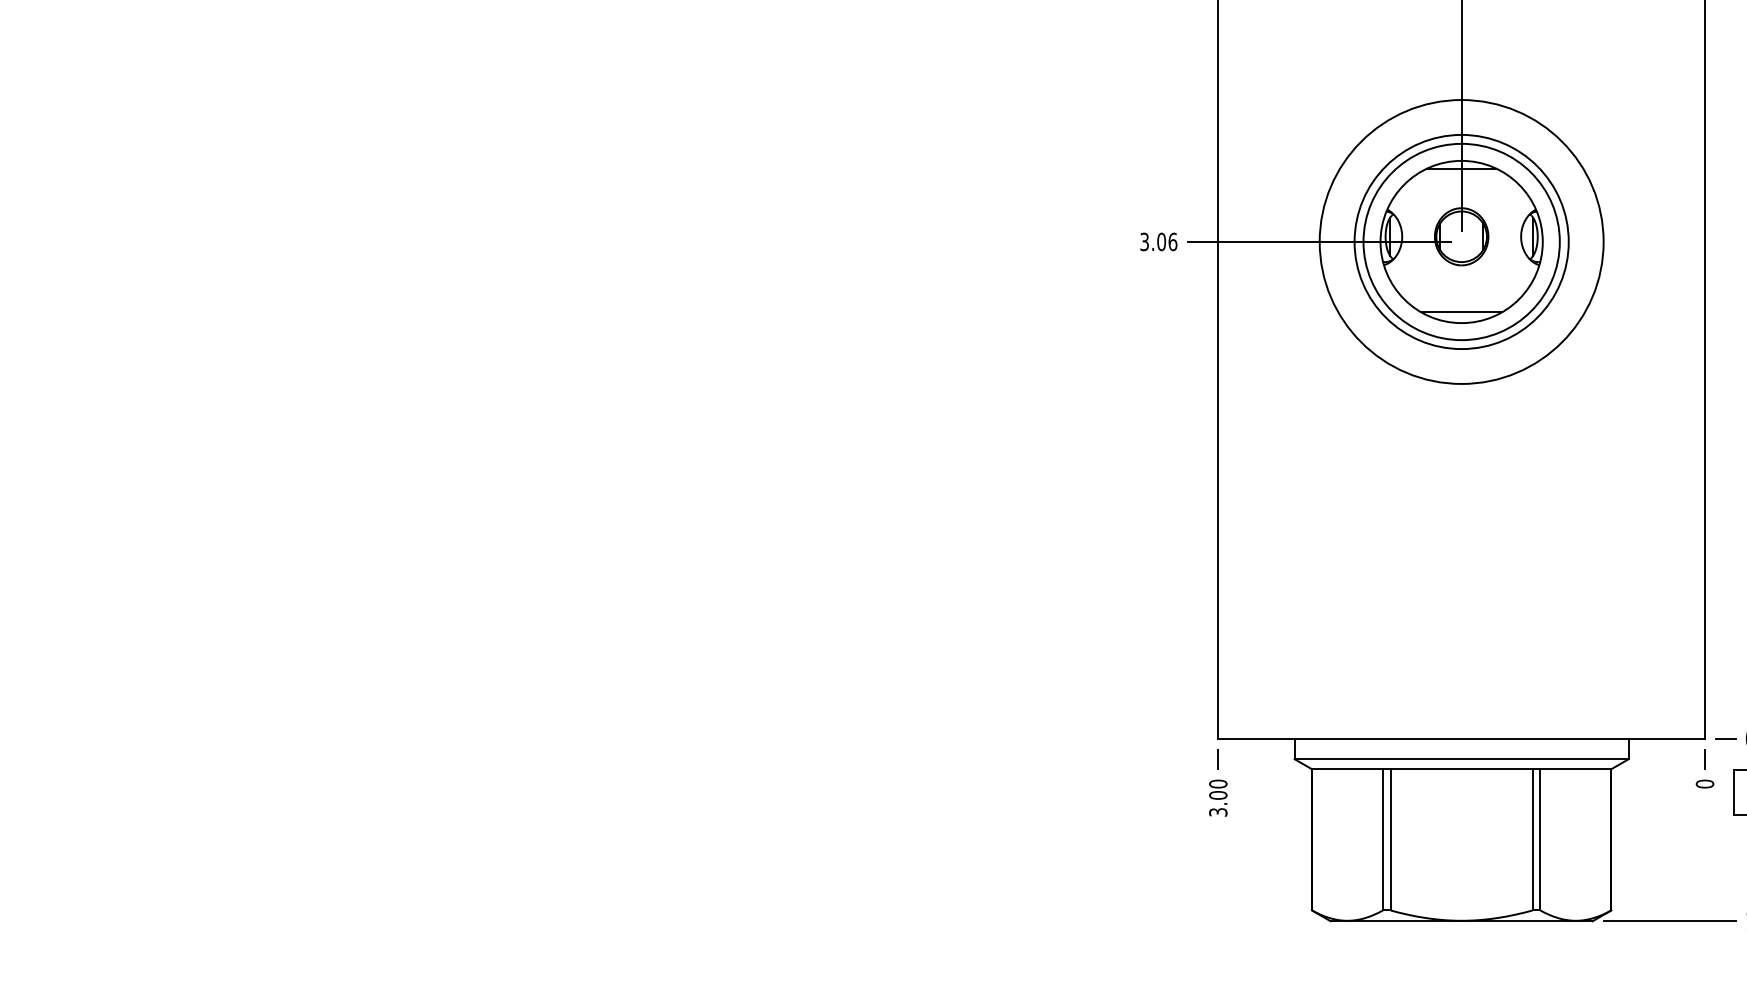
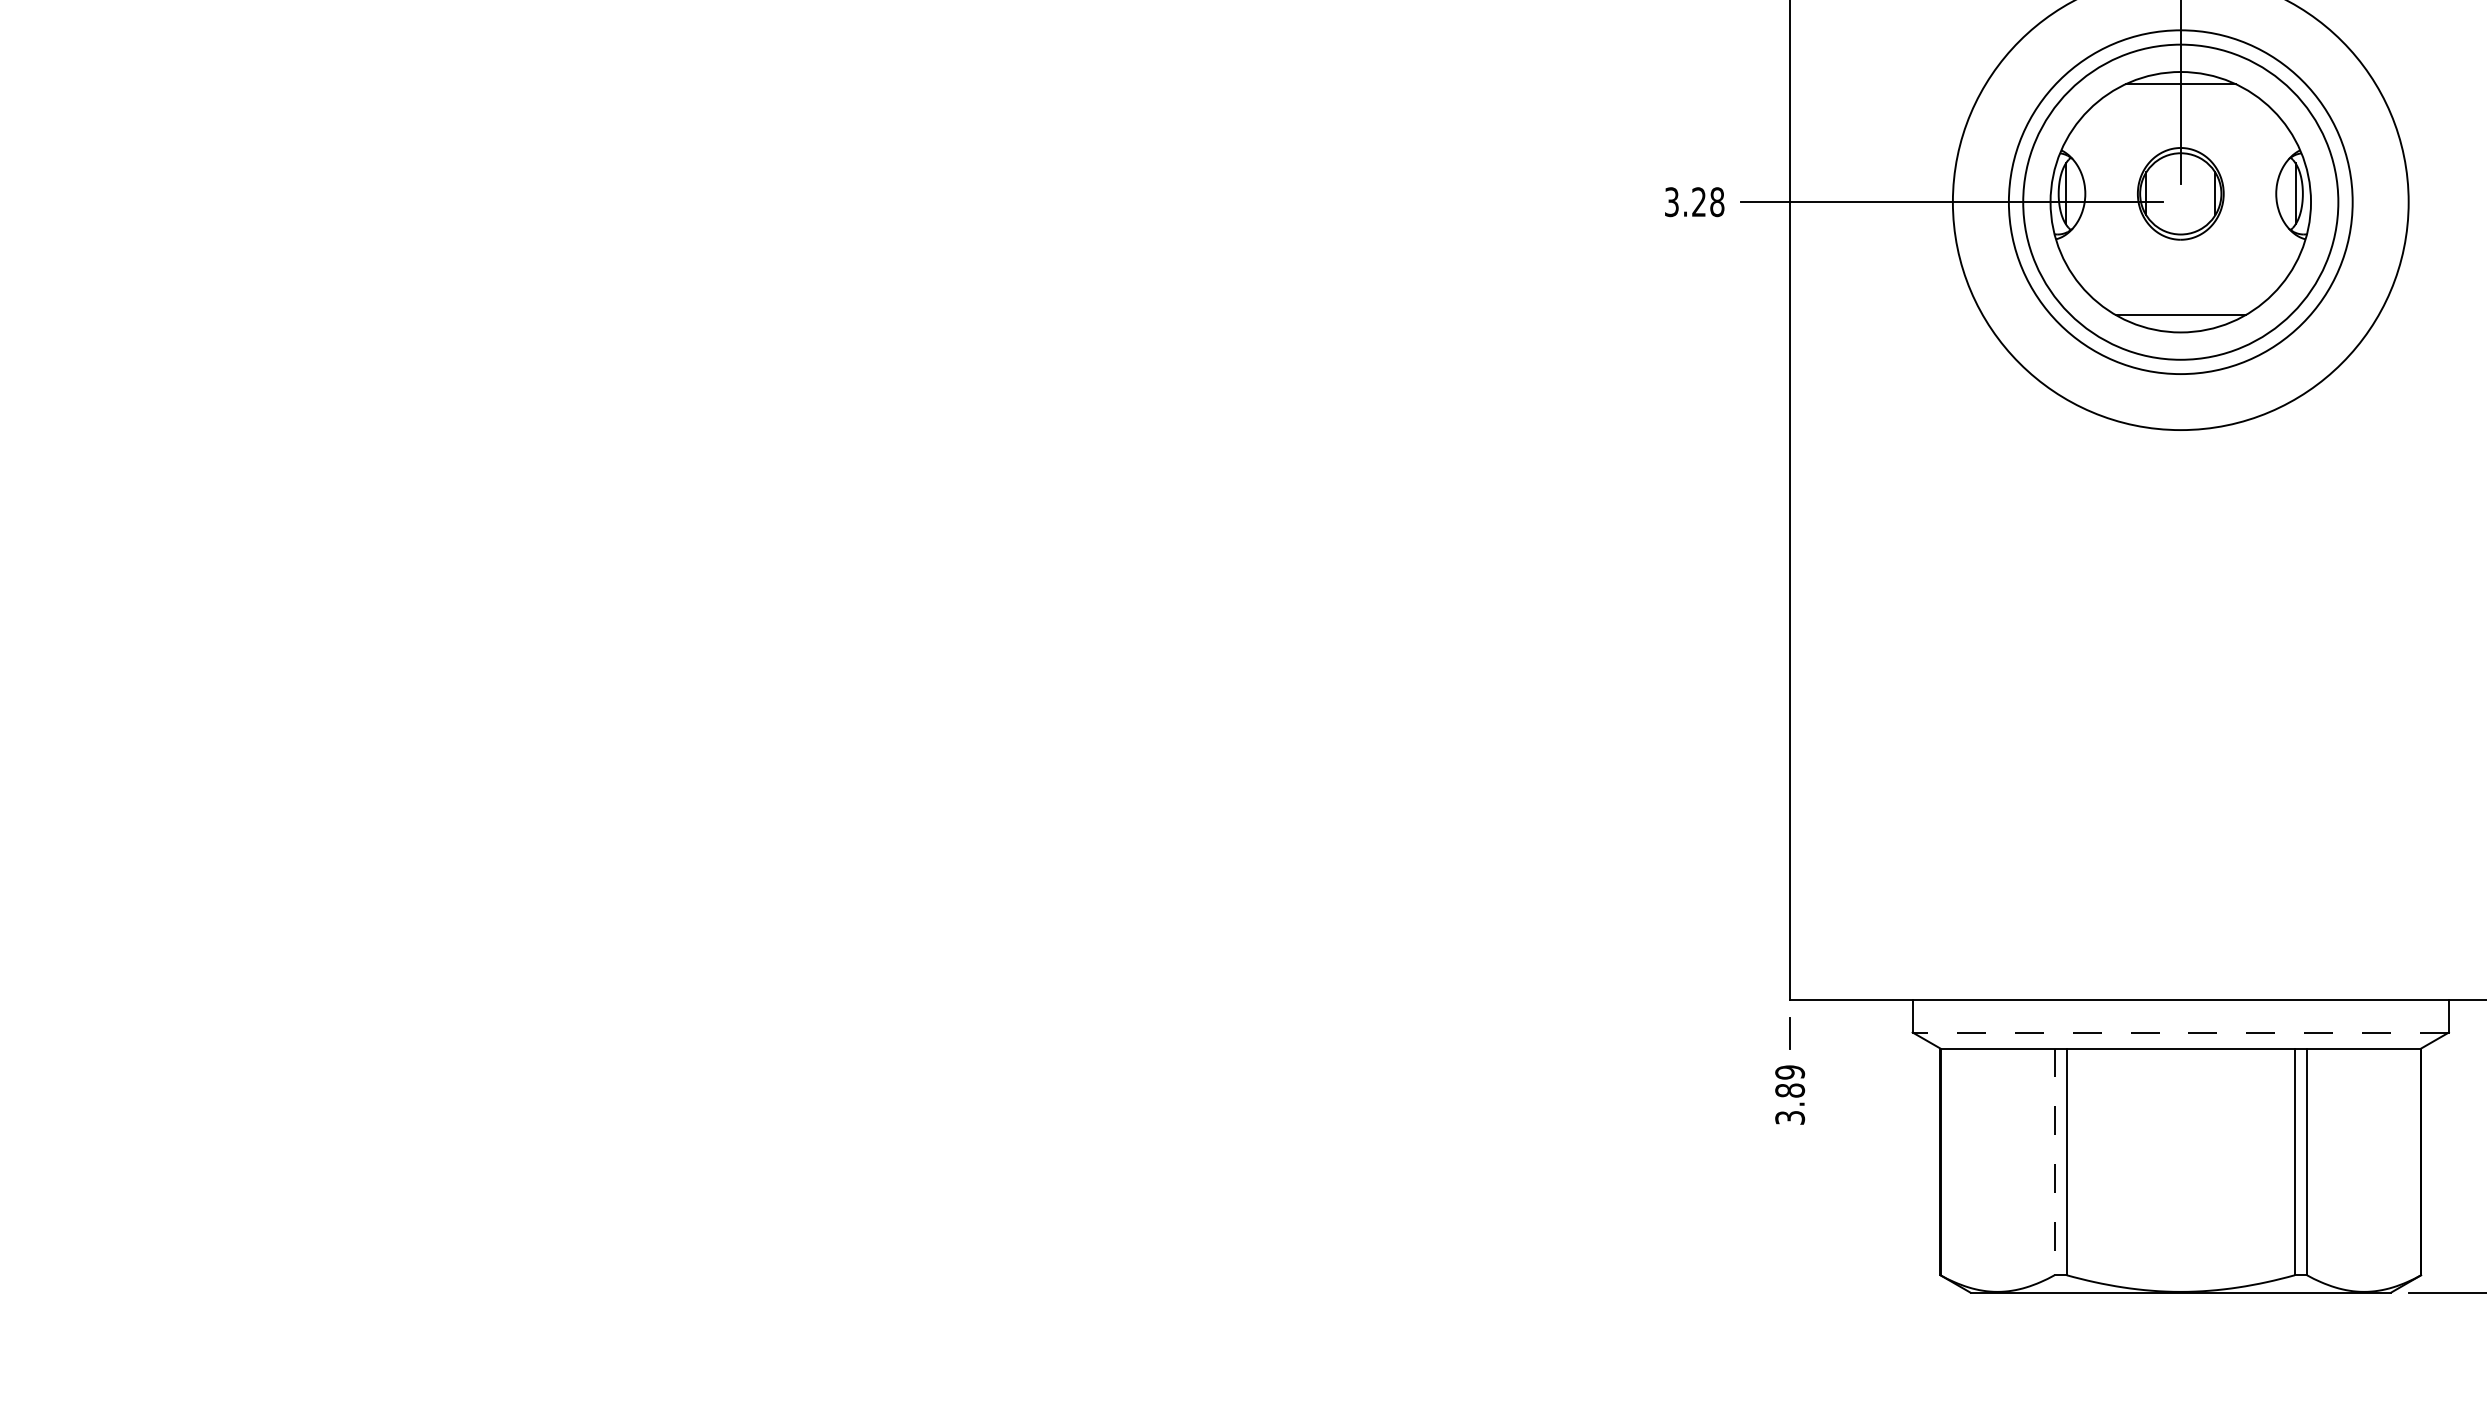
text: (1167, 241) -> (1708, 201), 3.06 -> 3.28
line: (1461, 759) -> (2180, 1032), solid -> dashed
text: (1218, 789) -> (1790, 1081), 3.00 -> 3.89
line: (1383, 839) -> (2055, 1161), solid -> dashed

